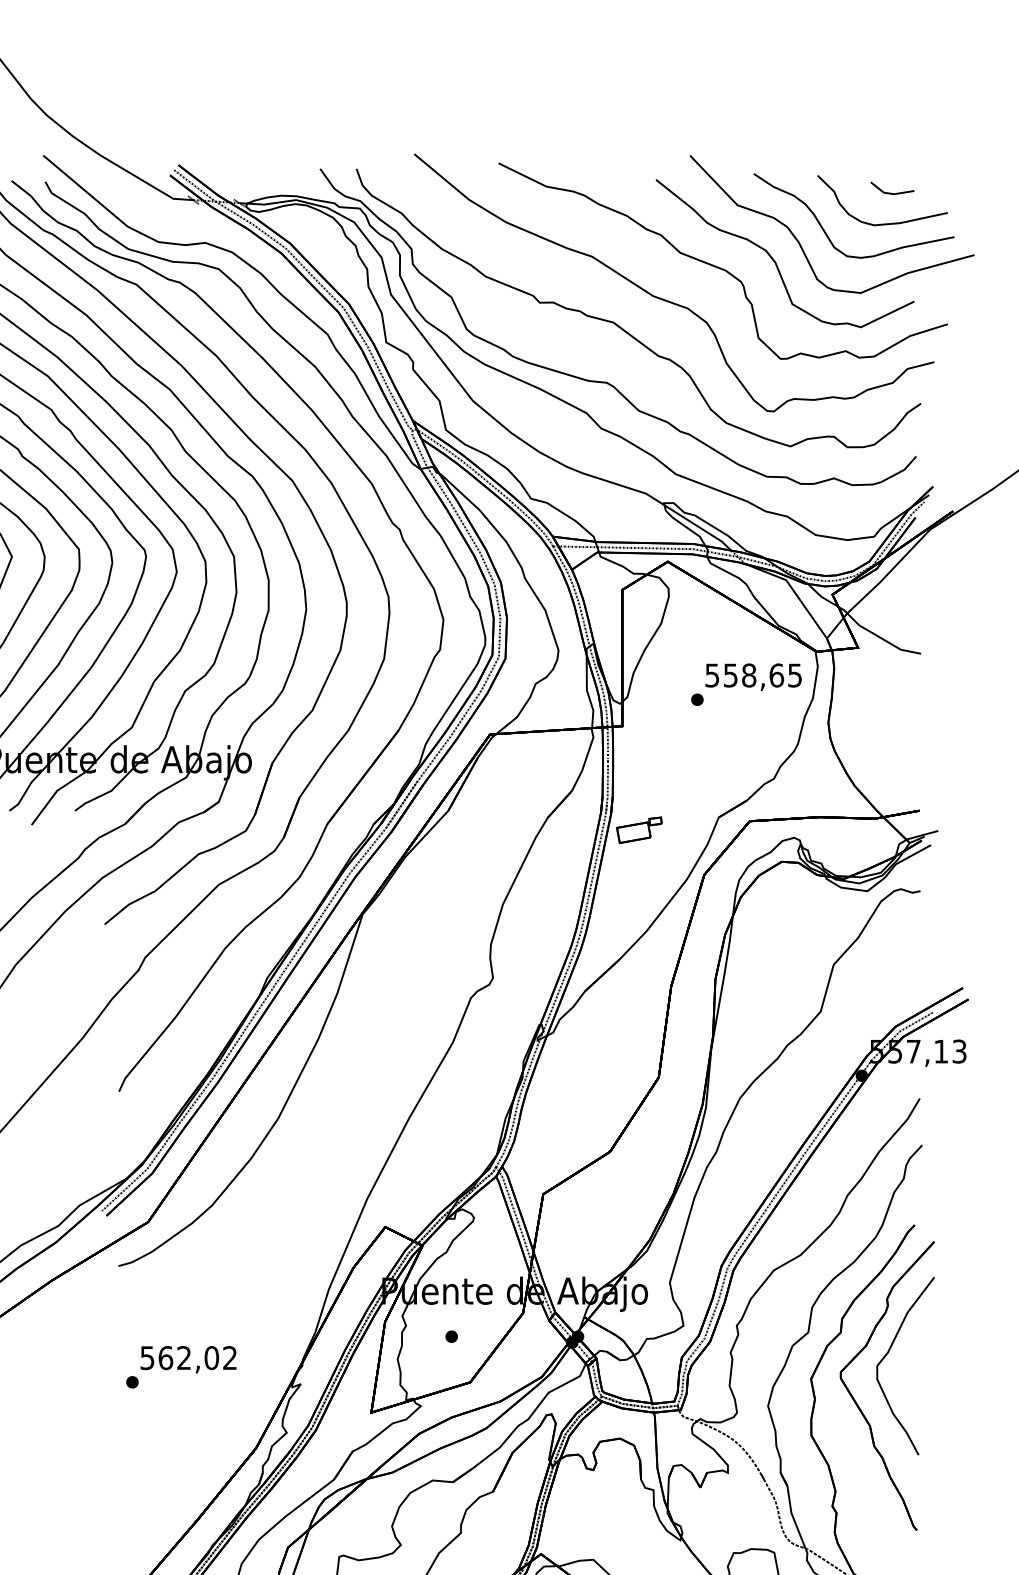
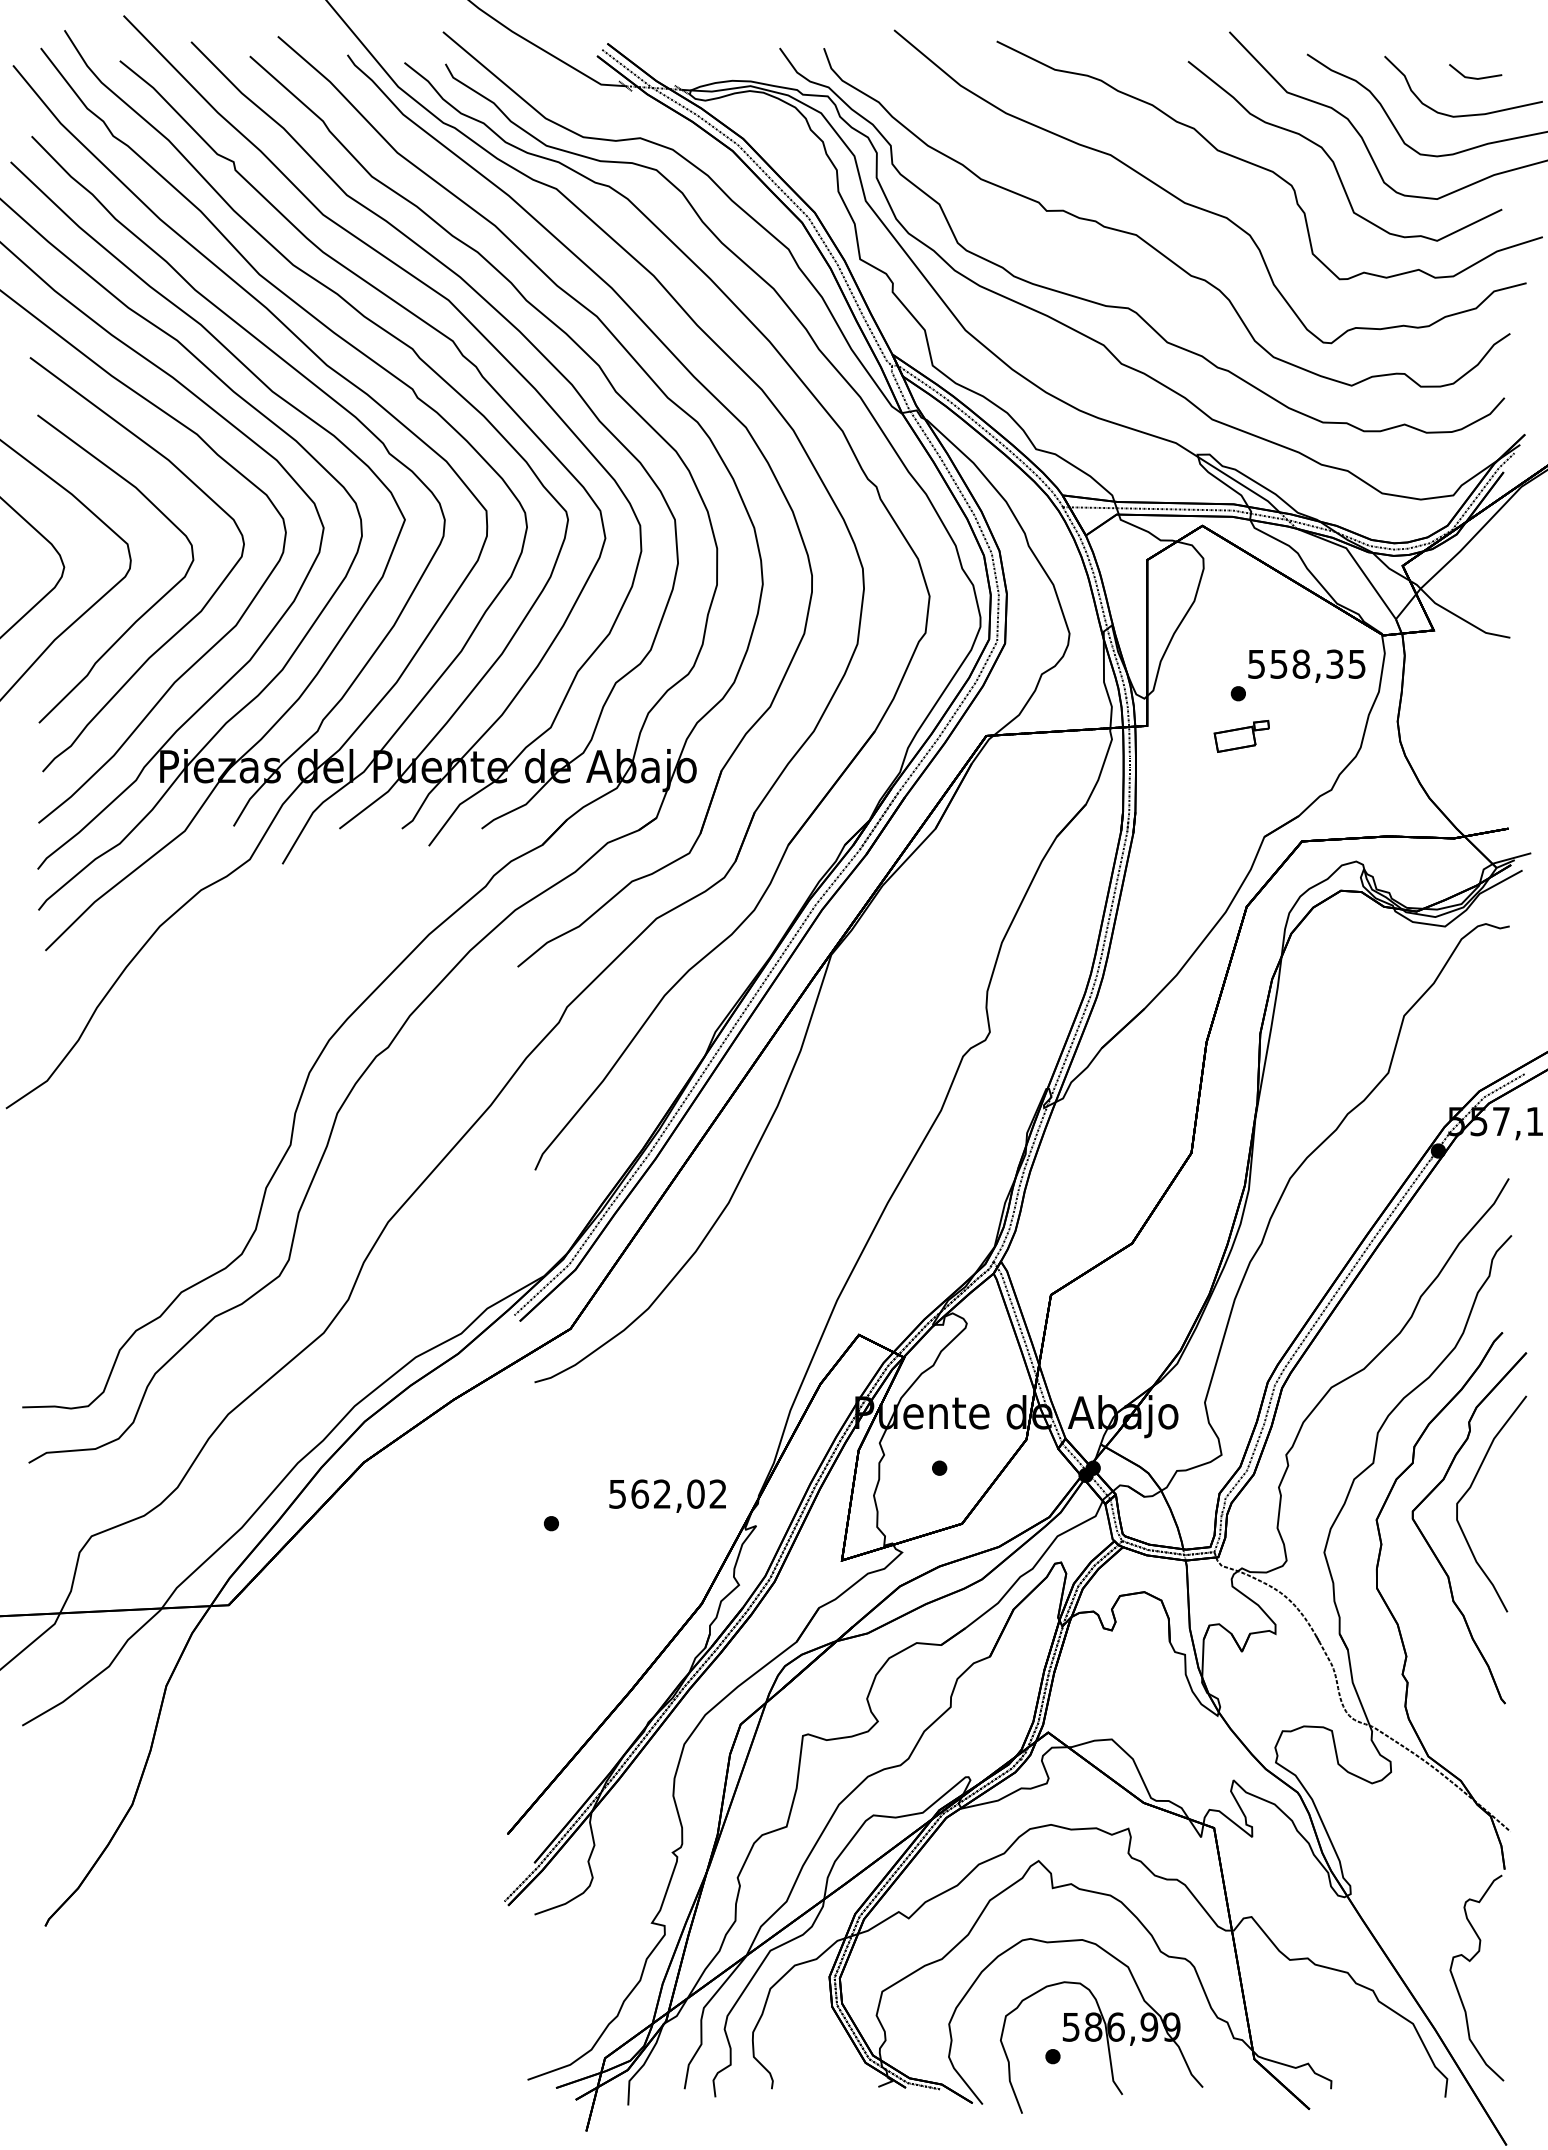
text: (776, 674) -> (1334, 663), 558,65 -> 558,35
part: (639, 829) -> (1241, 735), moved
text: (188, 1359) -> (667, 1495), moved

